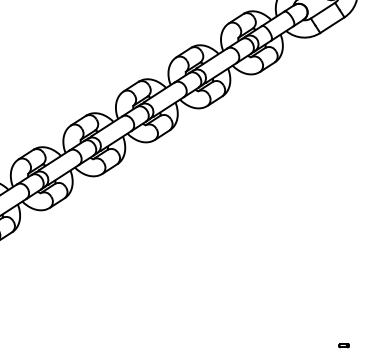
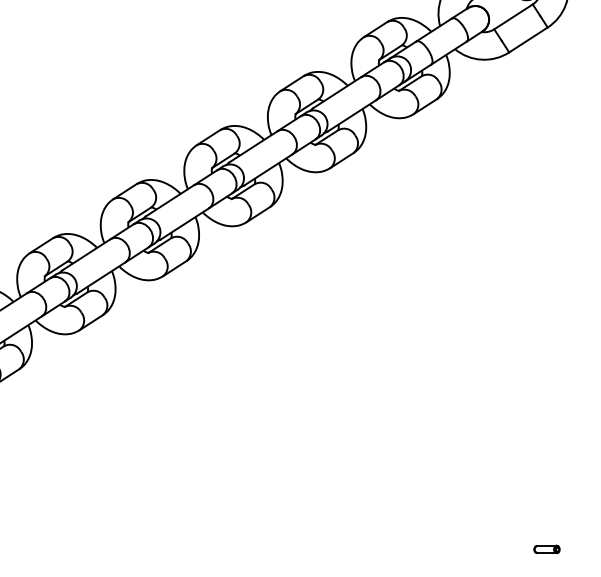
part: (343, 345) -> (546, 549), size x1.6

